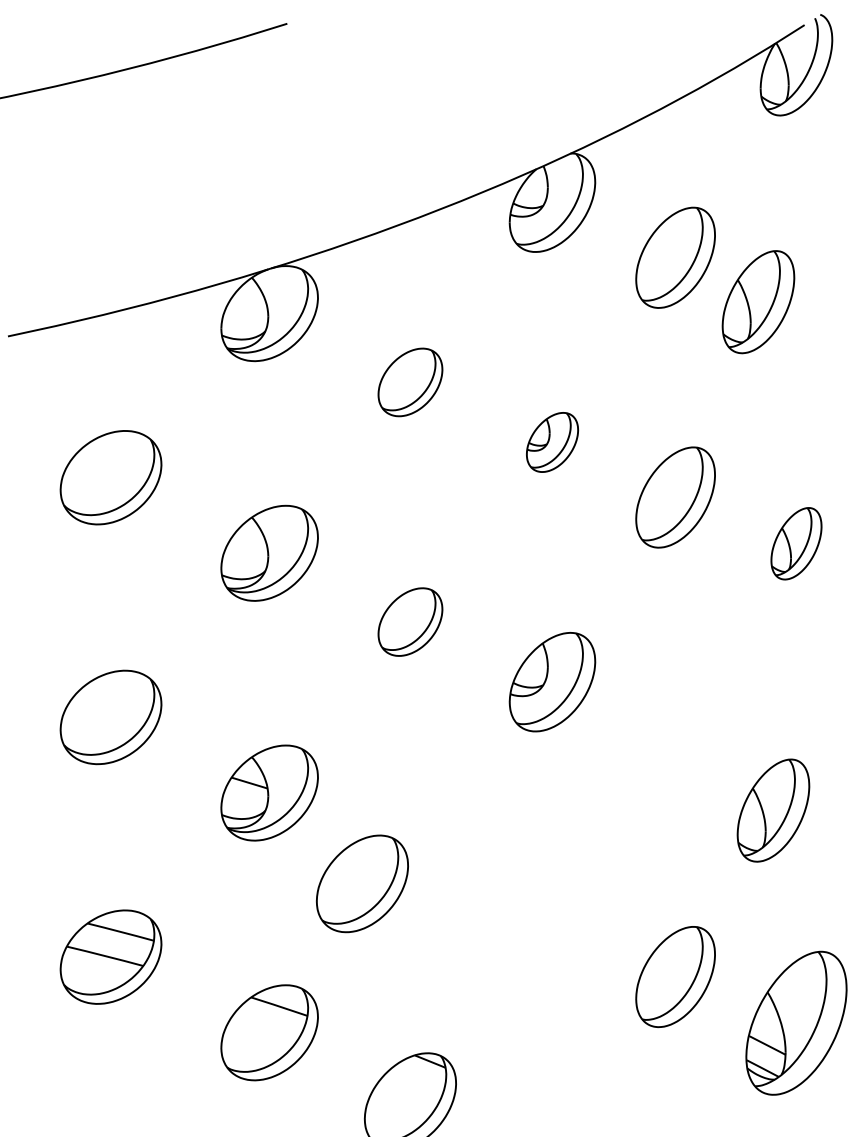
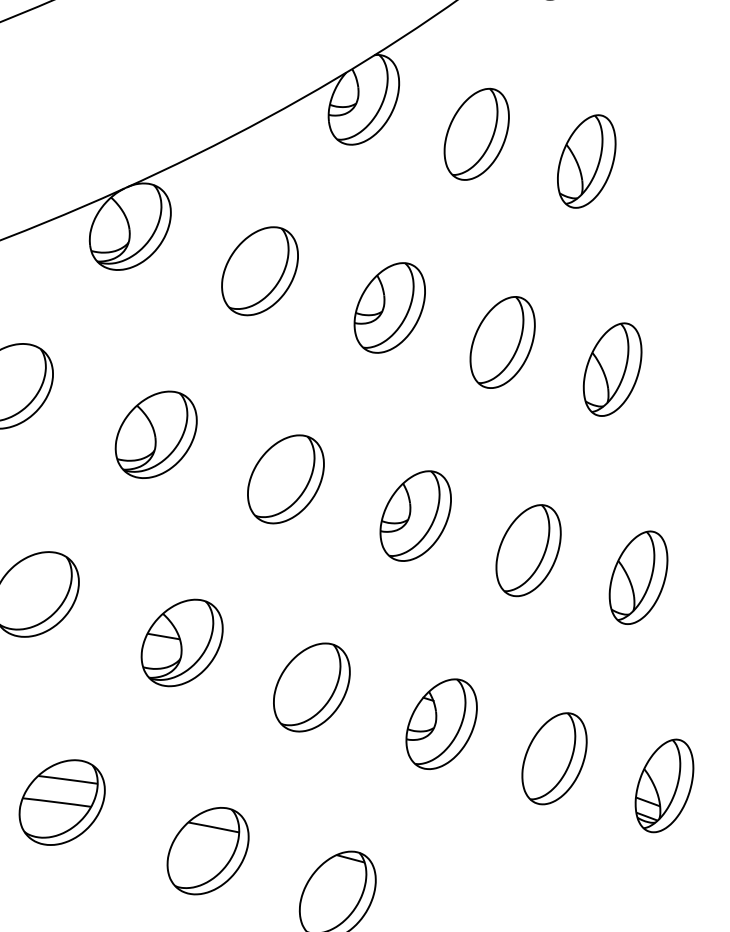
part: (758, 302) -> (586, 161), moved
part: (410, 382) -> (260, 271), size x1.43
part: (552, 442) -> (389, 308), size x1.67
part: (796, 543) -> (612, 369), size x1.43
part: (410, 621) -> (285, 478), size x1.43
part: (675, 737) -> (528, 550), added
part: (773, 810) -> (638, 577), moved
part: (362, 883) -> (311, 687), moved
part: (552, 921) -> (441, 723), added
part: (796, 1023) -> (664, 786), size x0.71

